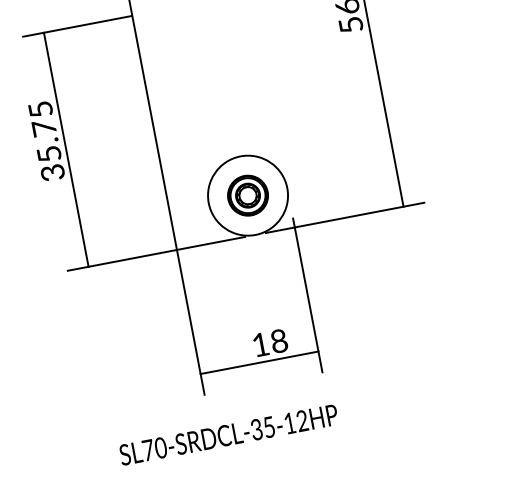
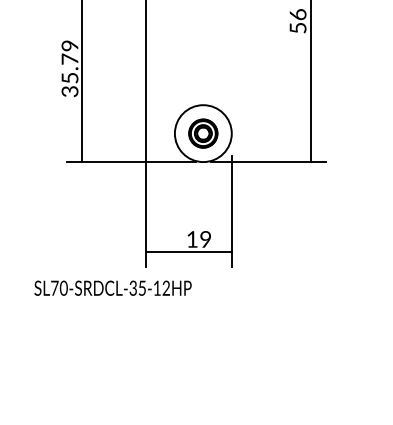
text: (39, 109) -> (69, 45), 35.75 -> 35.79
text: (278, 341) -> (205, 239), 18 -> 19
text: (227, 434) -> (112, 287), moved

